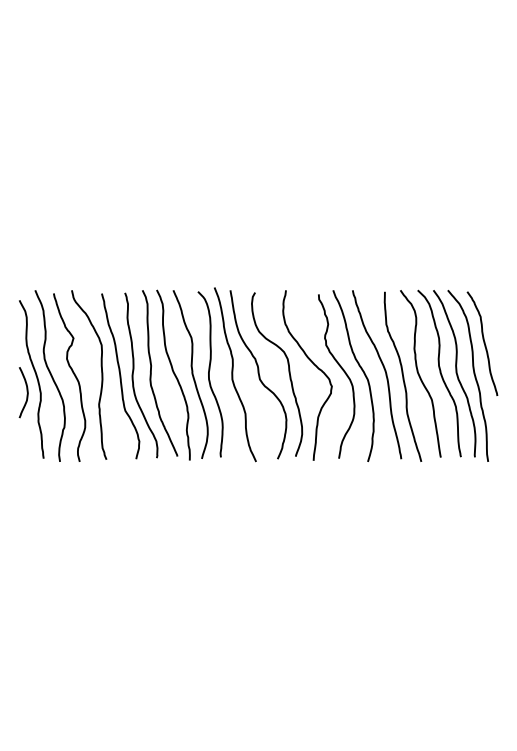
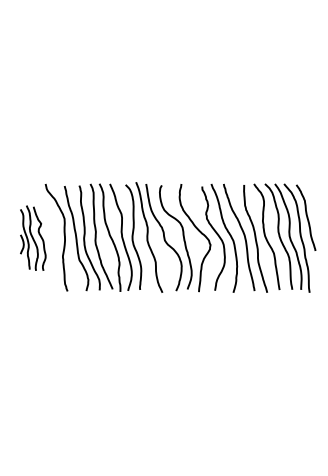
part: (51, 374) -> (32, 237), size x0.6

